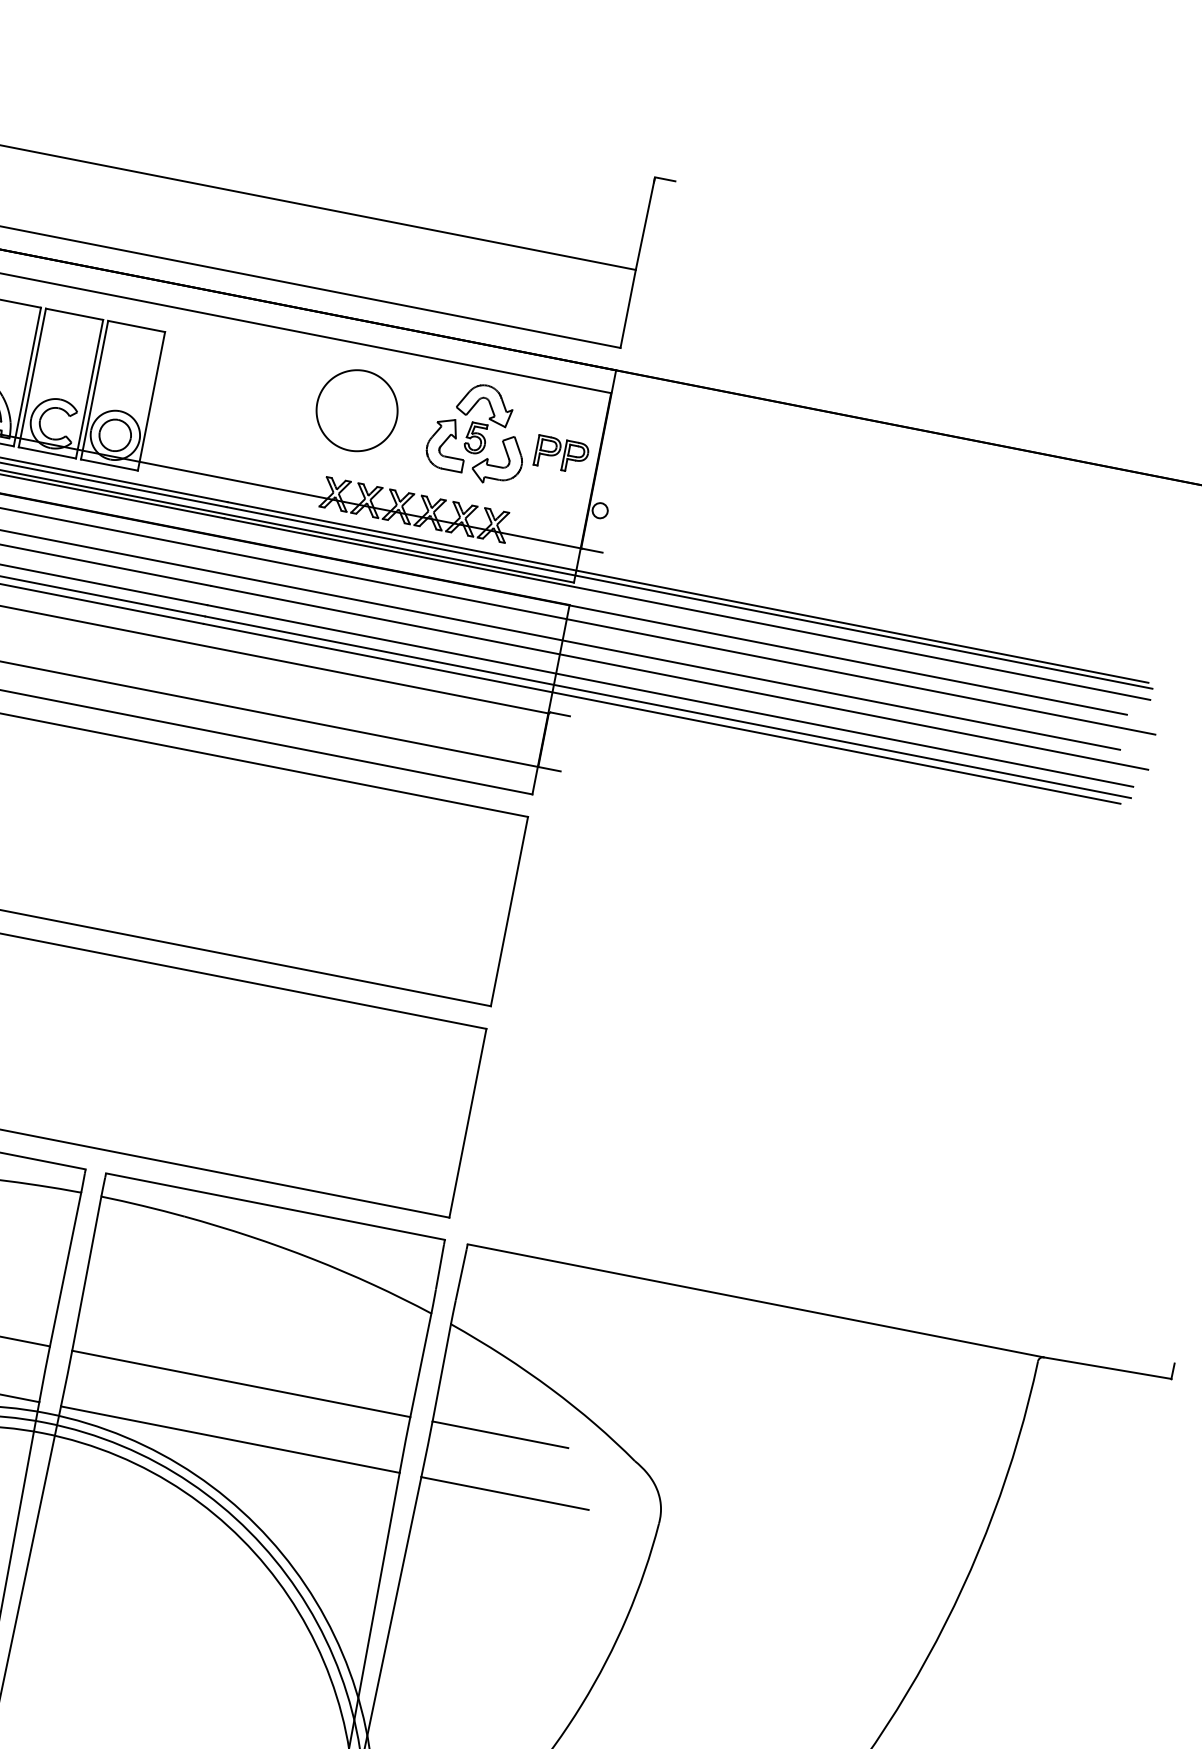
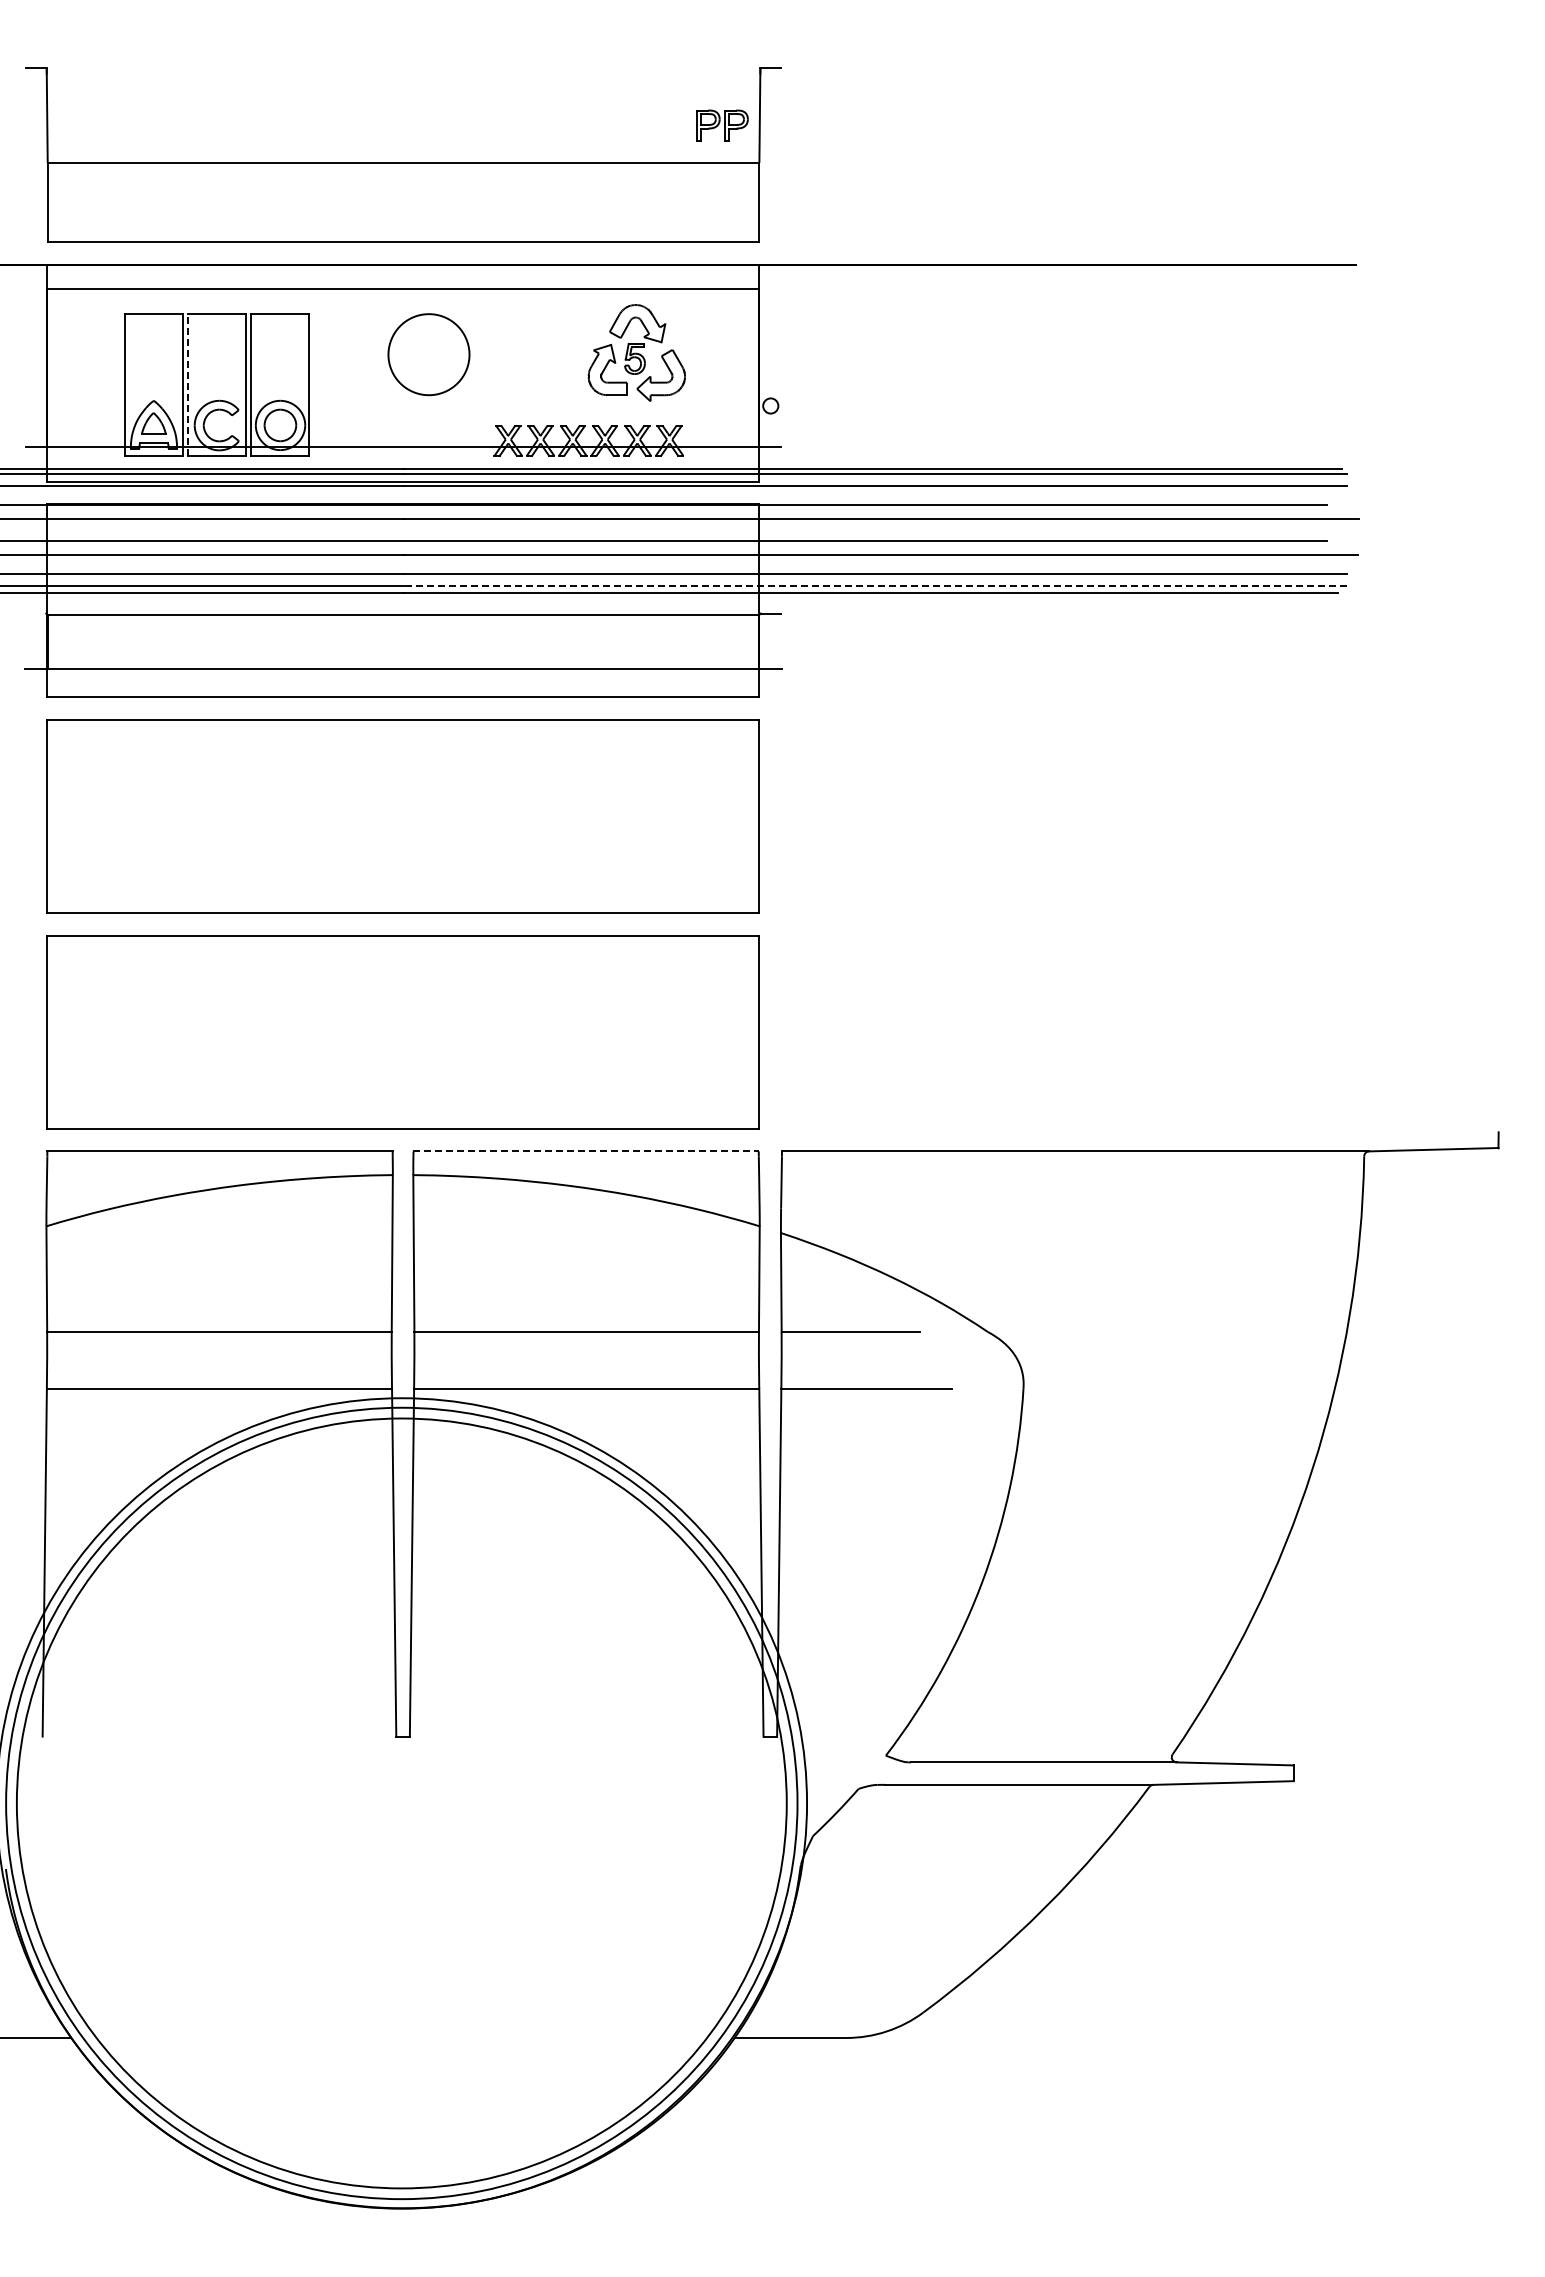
line: (32, 378) -> (188, 385), solid -> dashed
part: (356, 410) -> (428, 354), moved
part: (561, 454) -> (722, 125), moved
line: (668, 707) -> (875, 585), solid -> dashed
line: (275, 1206) -> (586, 1151), solid -> dashed

